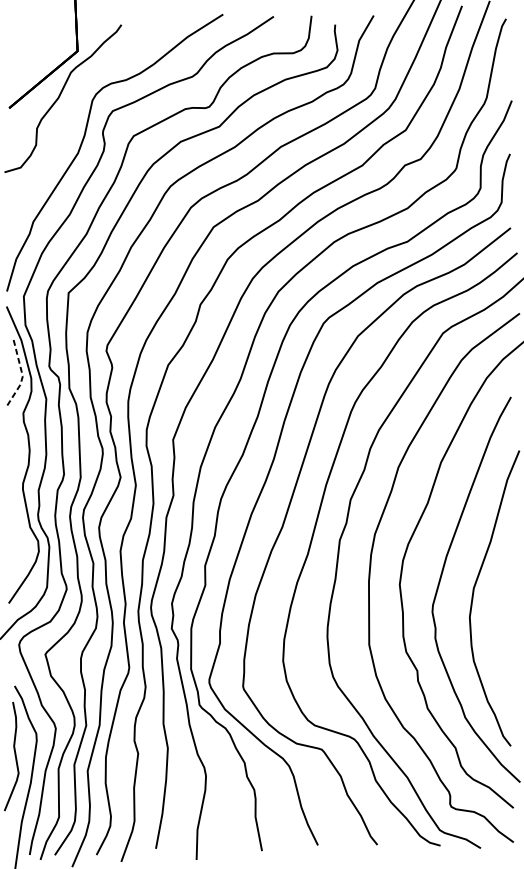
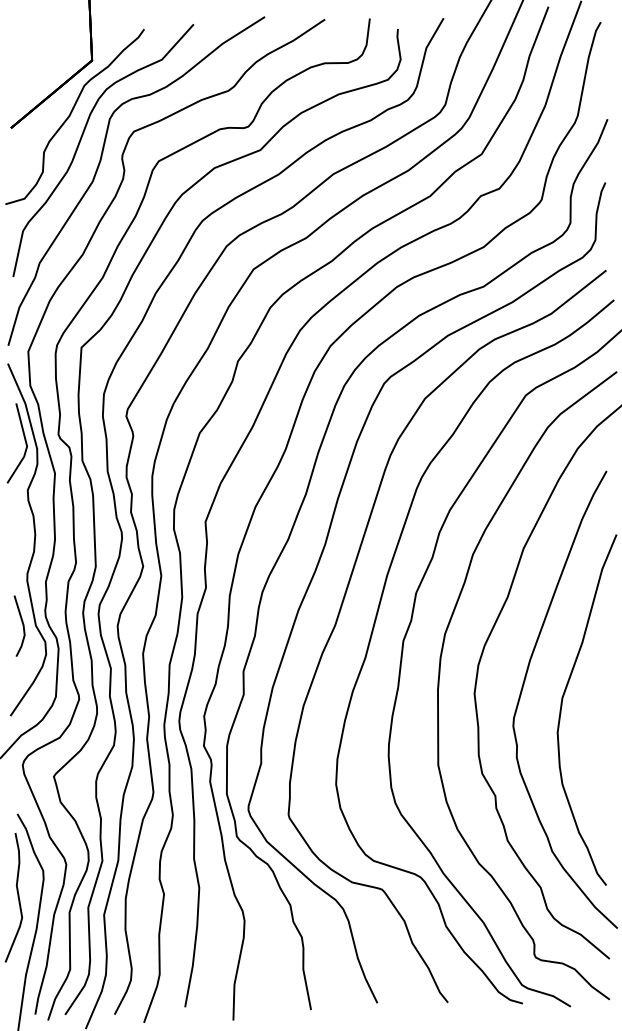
curve: (67, 121) -> (80, 143), added
line: (23, 376) -> (27, 446), dashed -> solid
line: (18, 527) -> (22, 625), added

